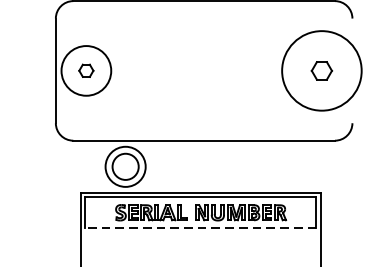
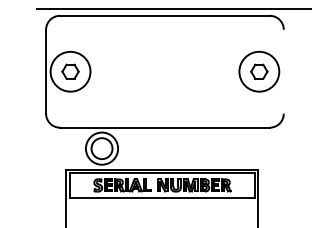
part: (86, 70) -> (70, 71), size x1.43
circle: (322, 70) -> (259, 71), size x0.62
line: (201, 227) -> (162, 197), dashed -> solid

